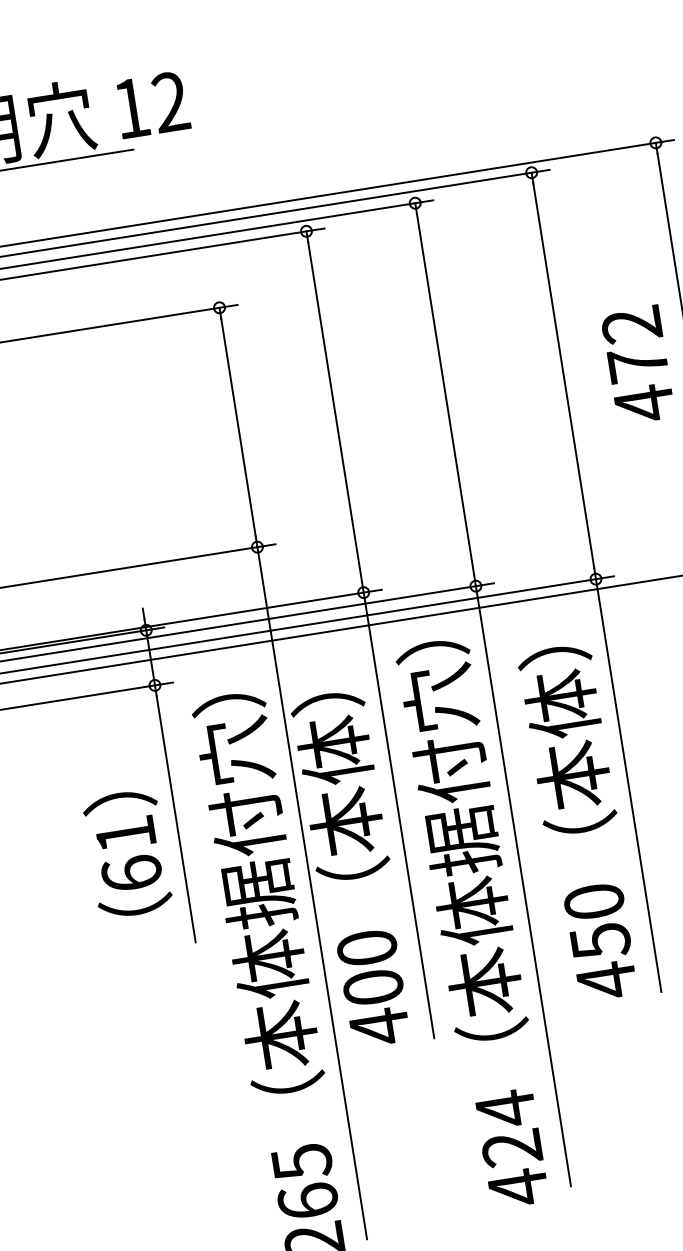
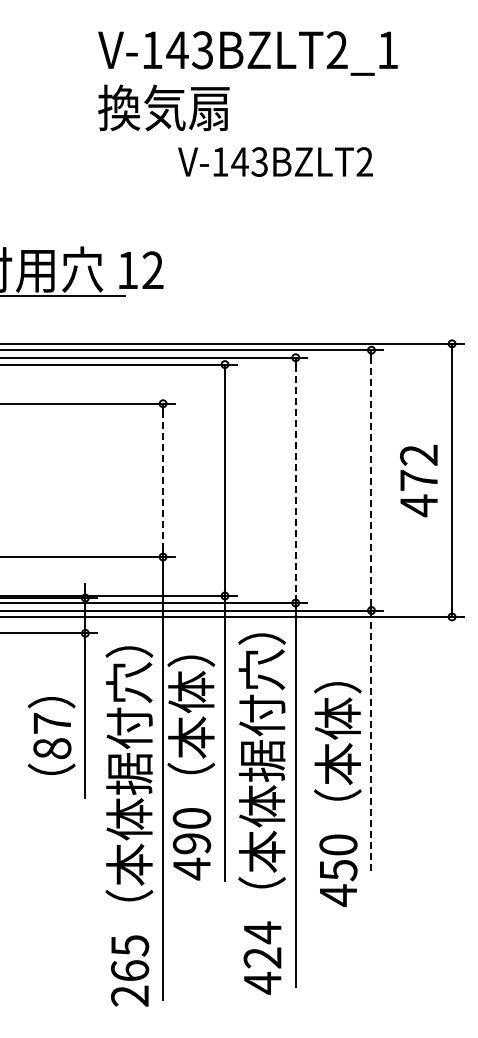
line: (563, 376) -> (371, 480), solid -> dashed
line: (445, 394) -> (295, 480), solid -> dashed
line: (239, 427) -> (163, 480), solid -> dashed
line: (628, 786) -> (371, 743), solid -> dashed
text: (580, 823) -> (337, 794), moved
text: (129, 854) -> (52, 736), 61 -> 87
text: (372, 987) -> (191, 843), 400 -> 490

